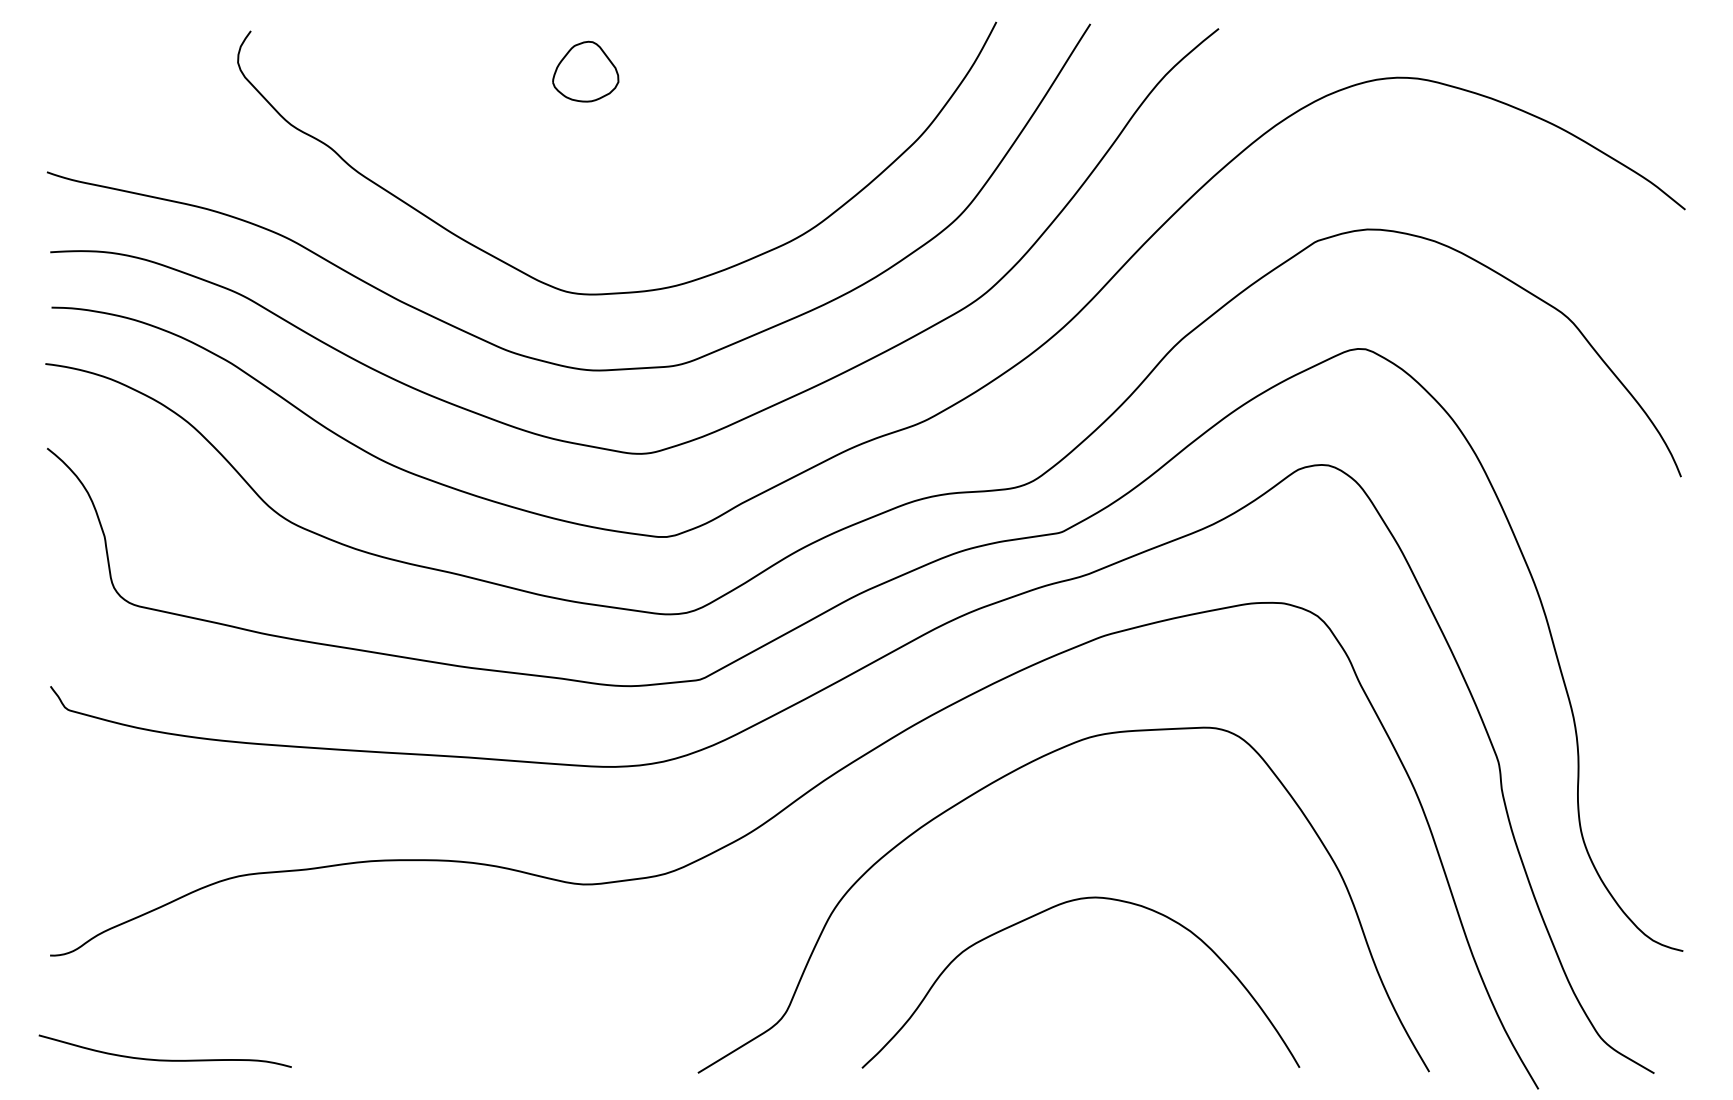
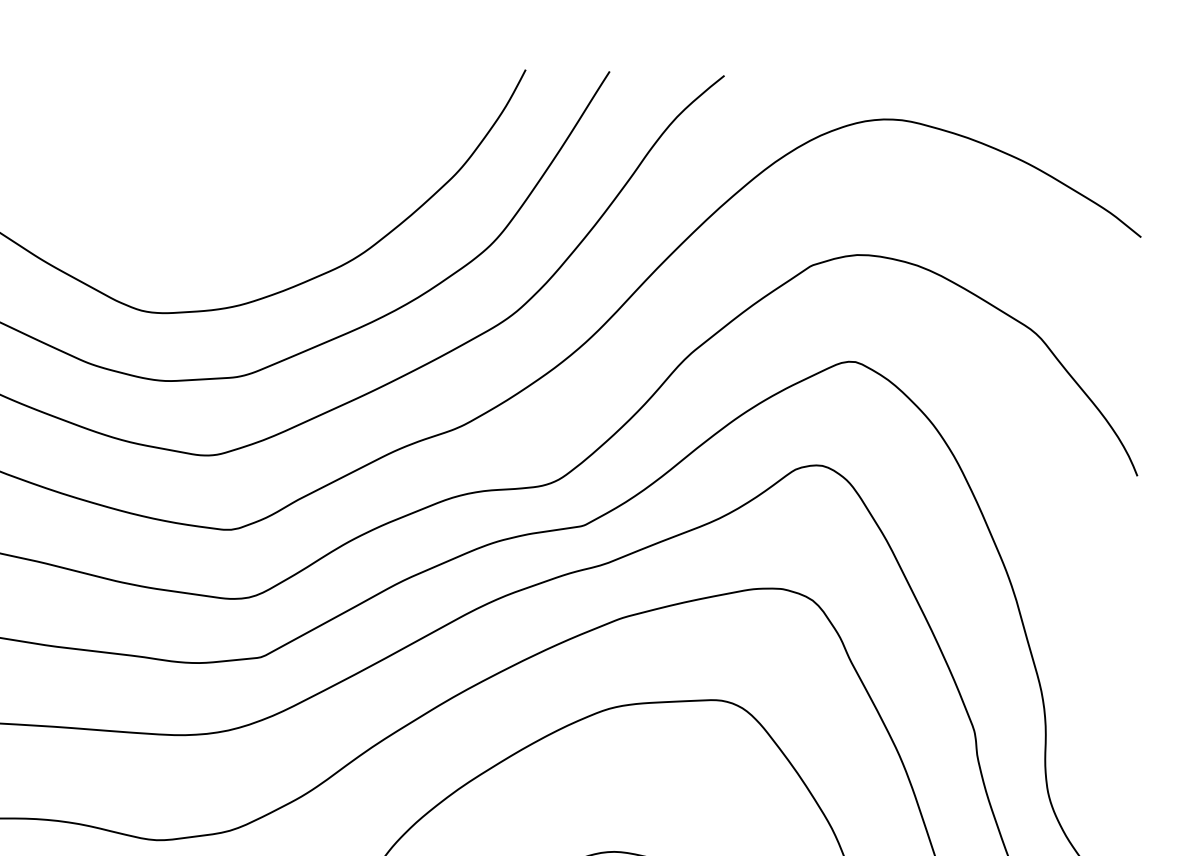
part: (585, 71) -> (158, 113), removed

